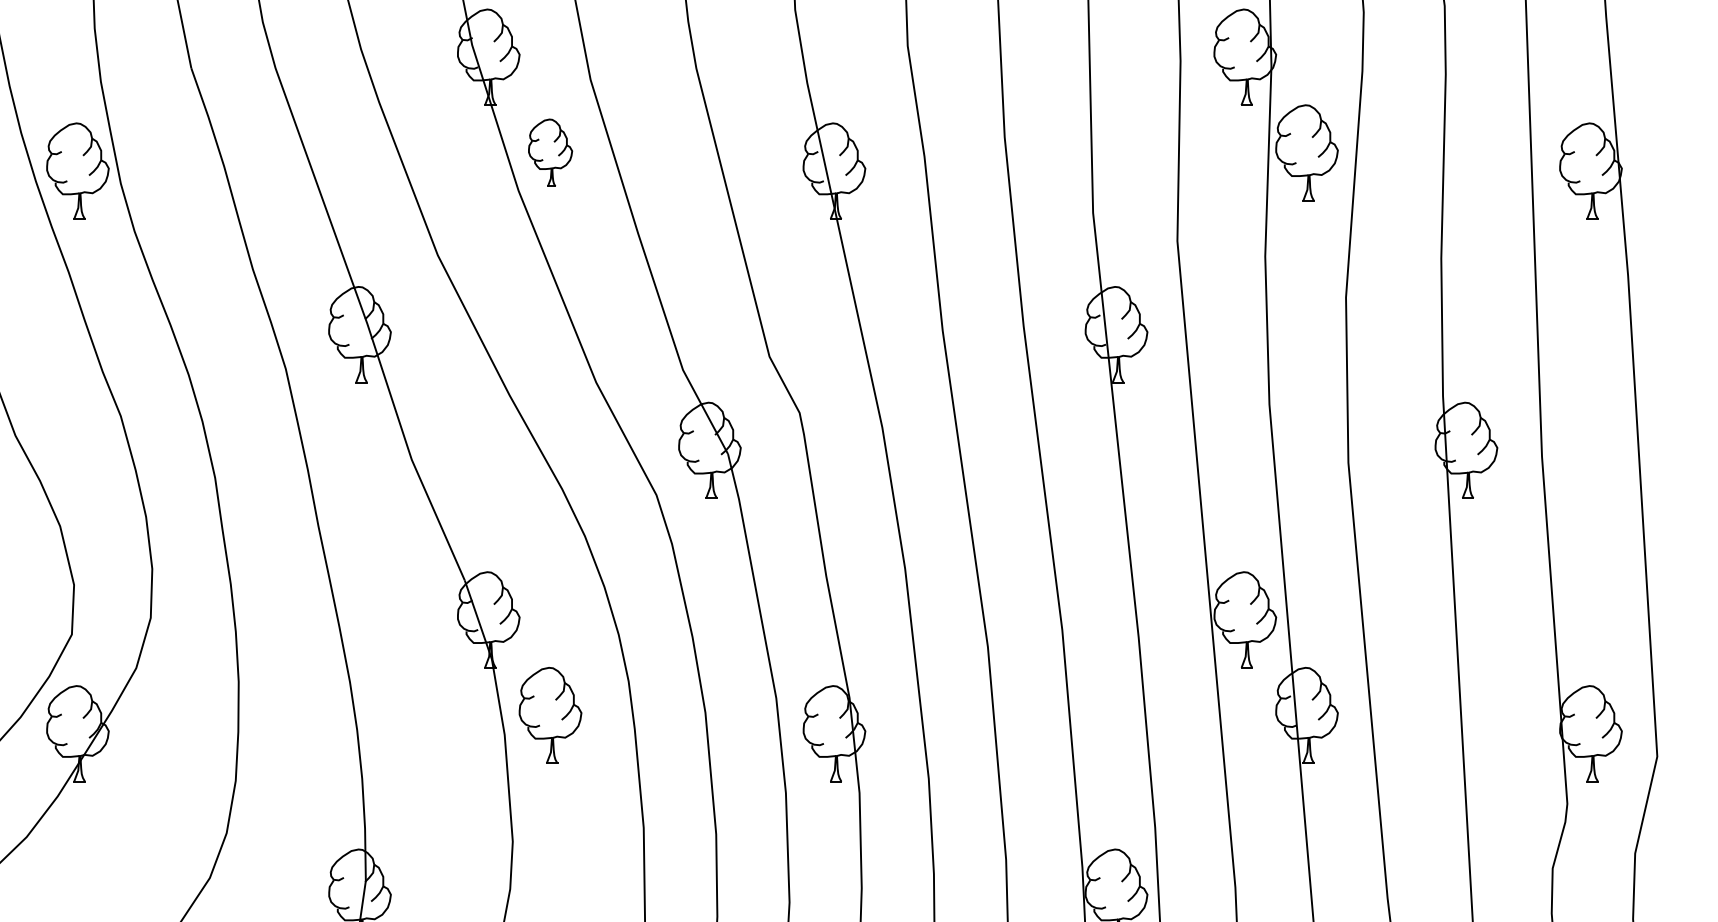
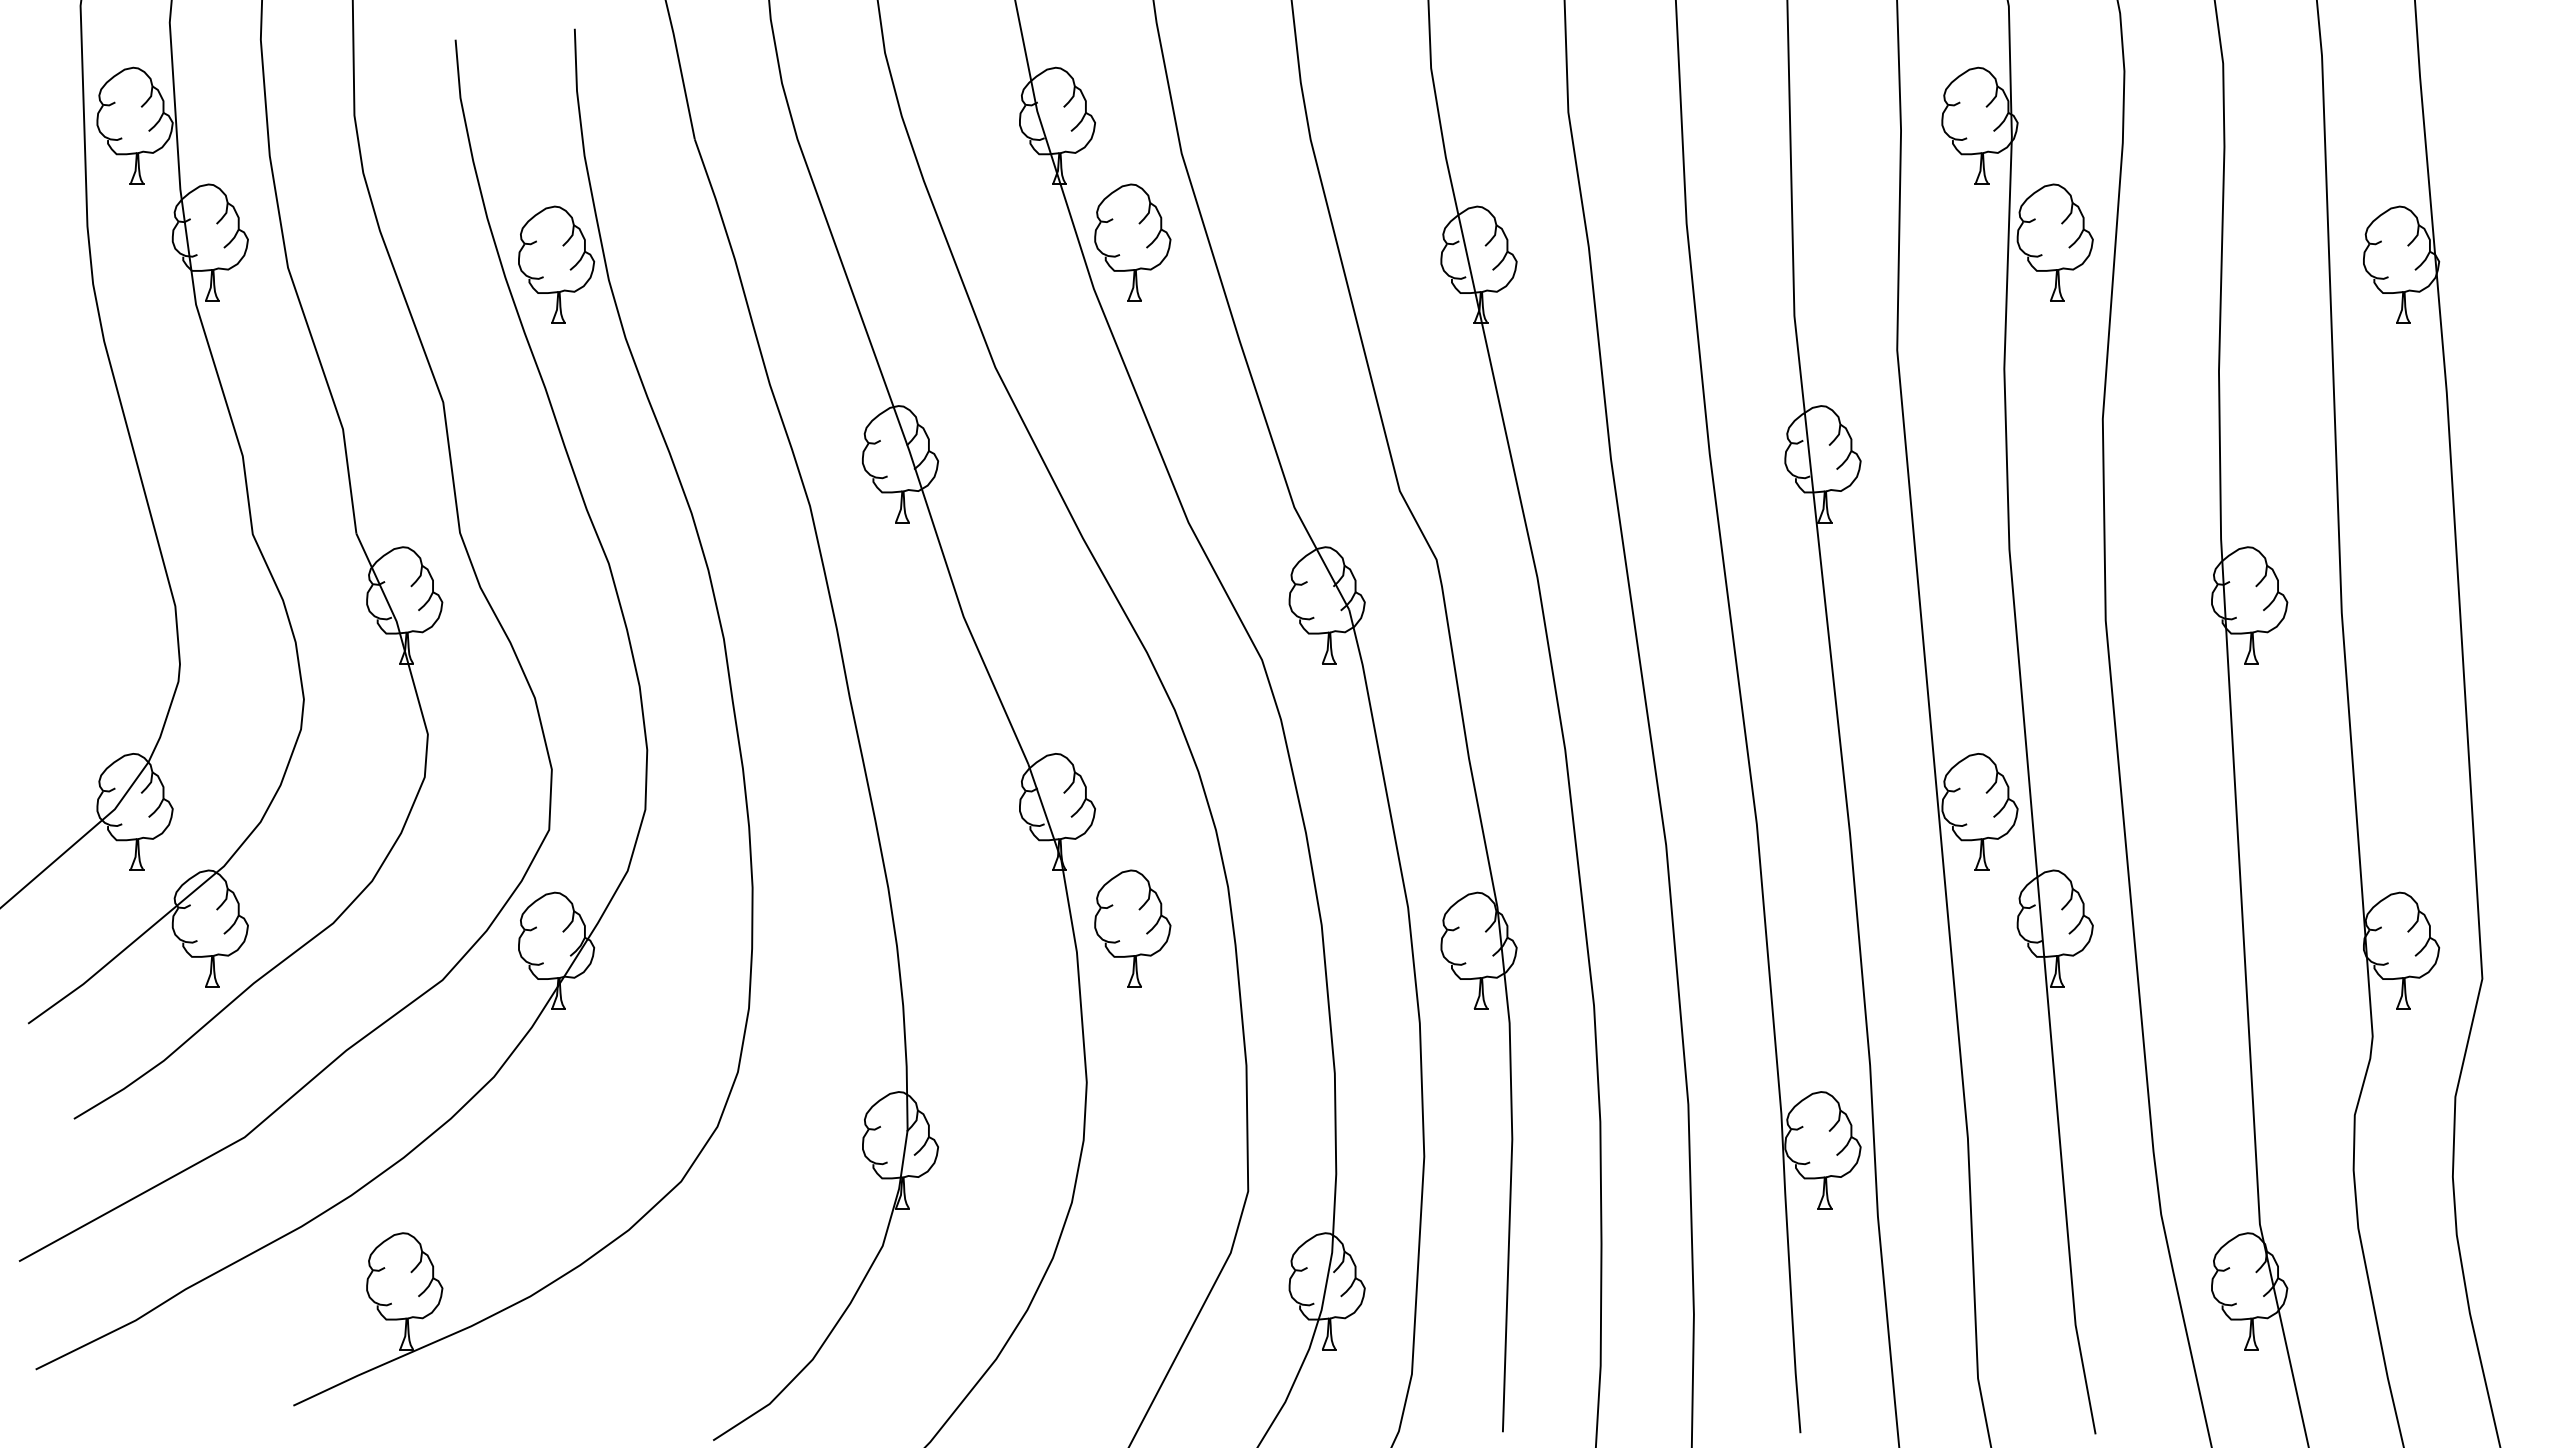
part: (550, 152) -> (1132, 242), size x1.43

